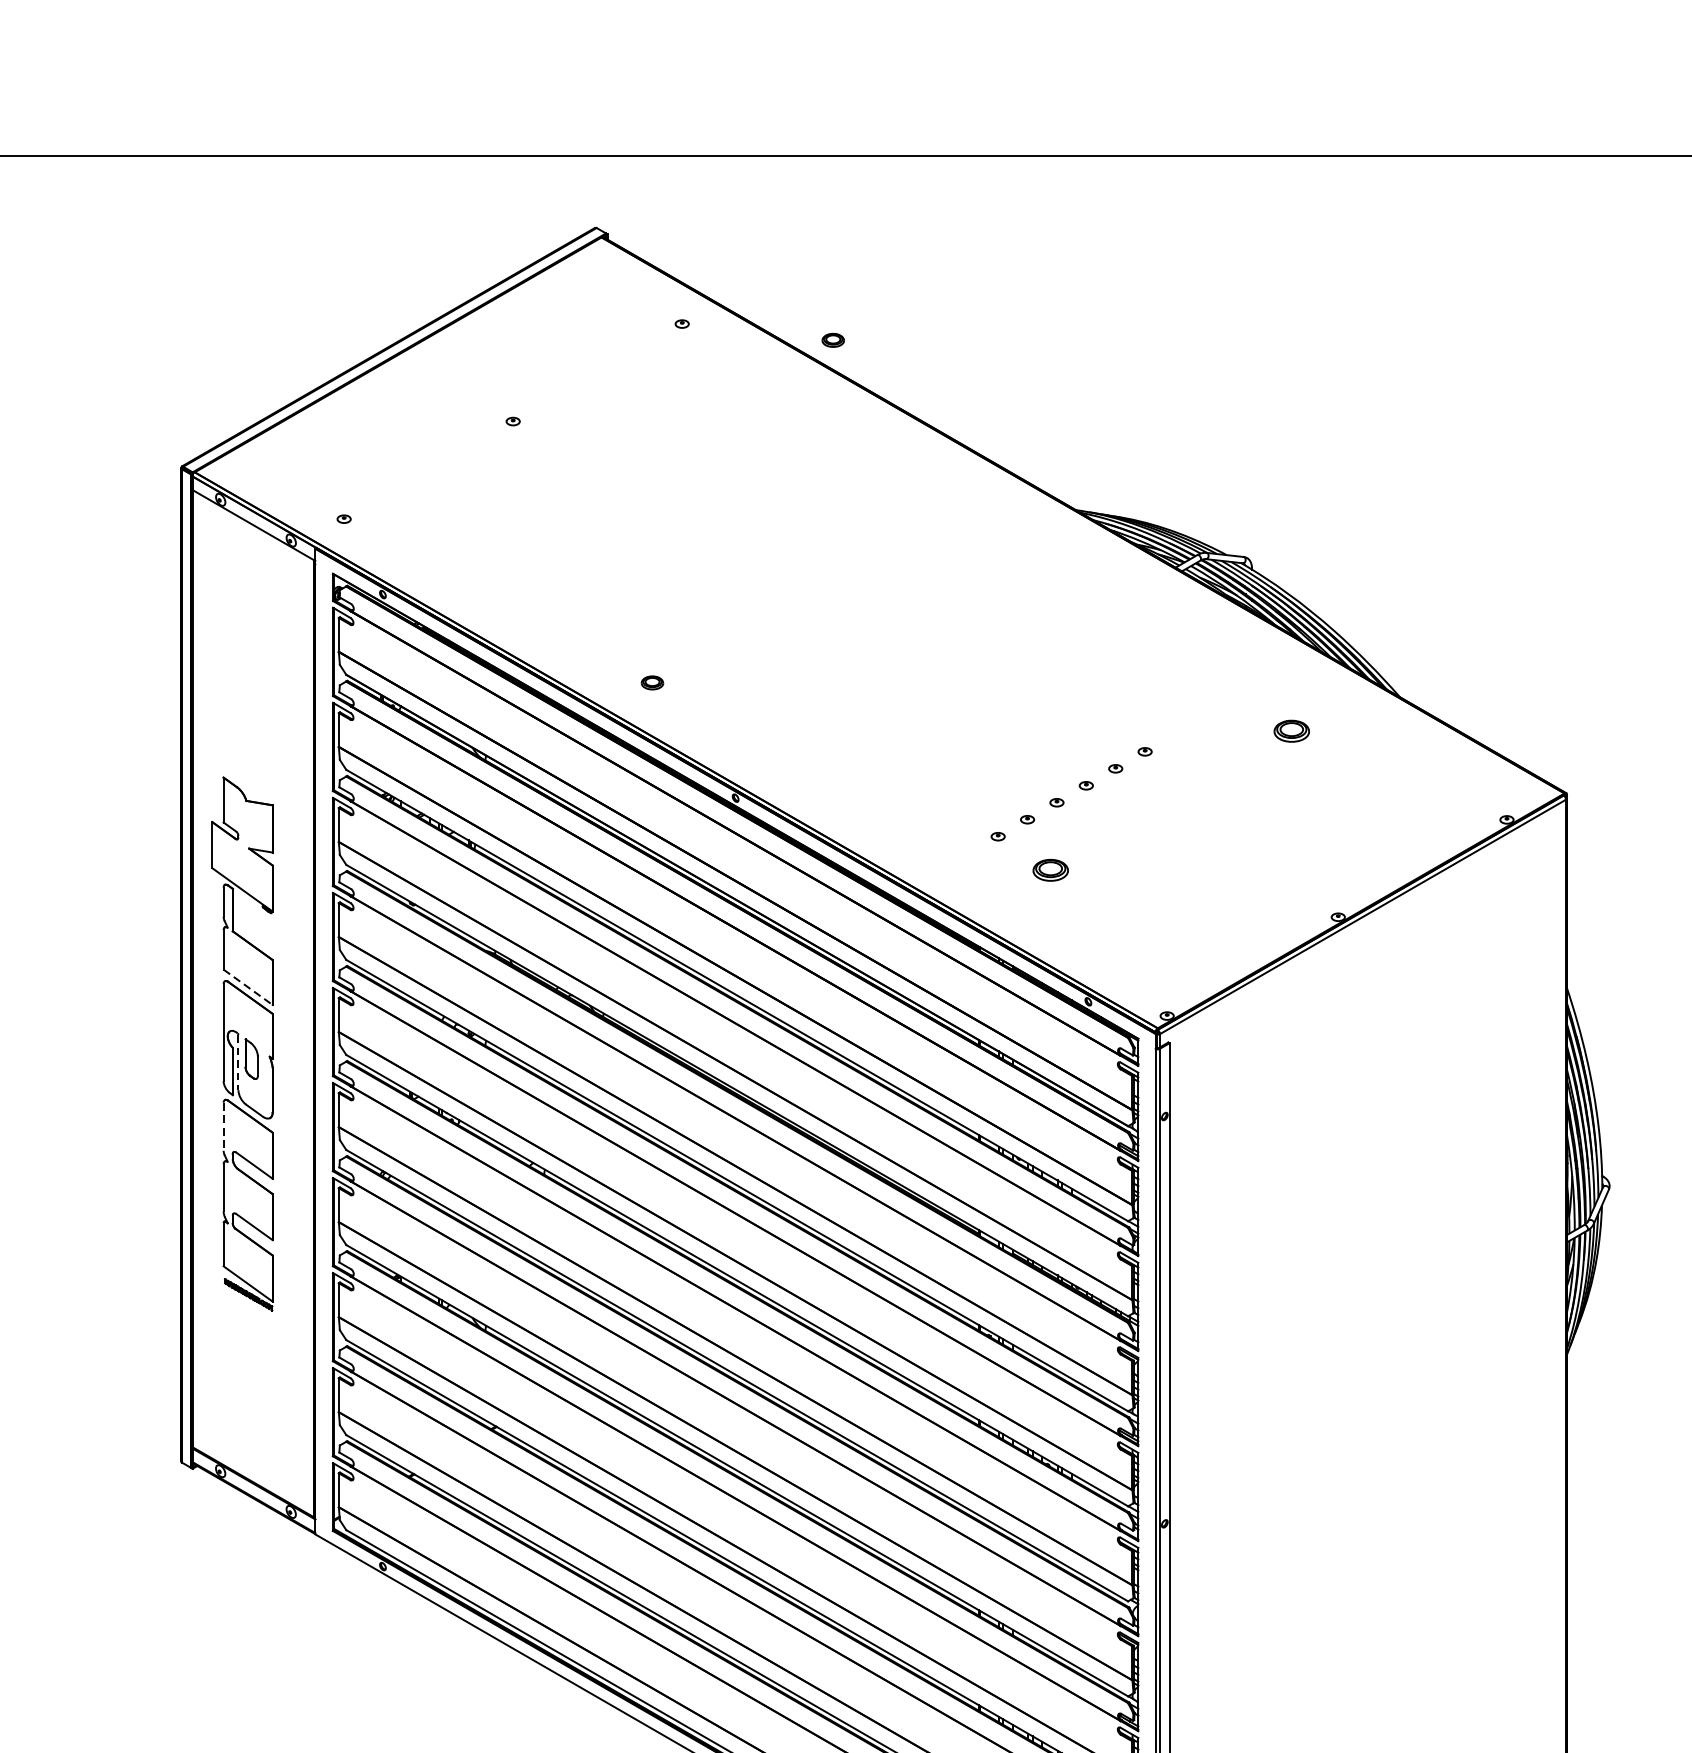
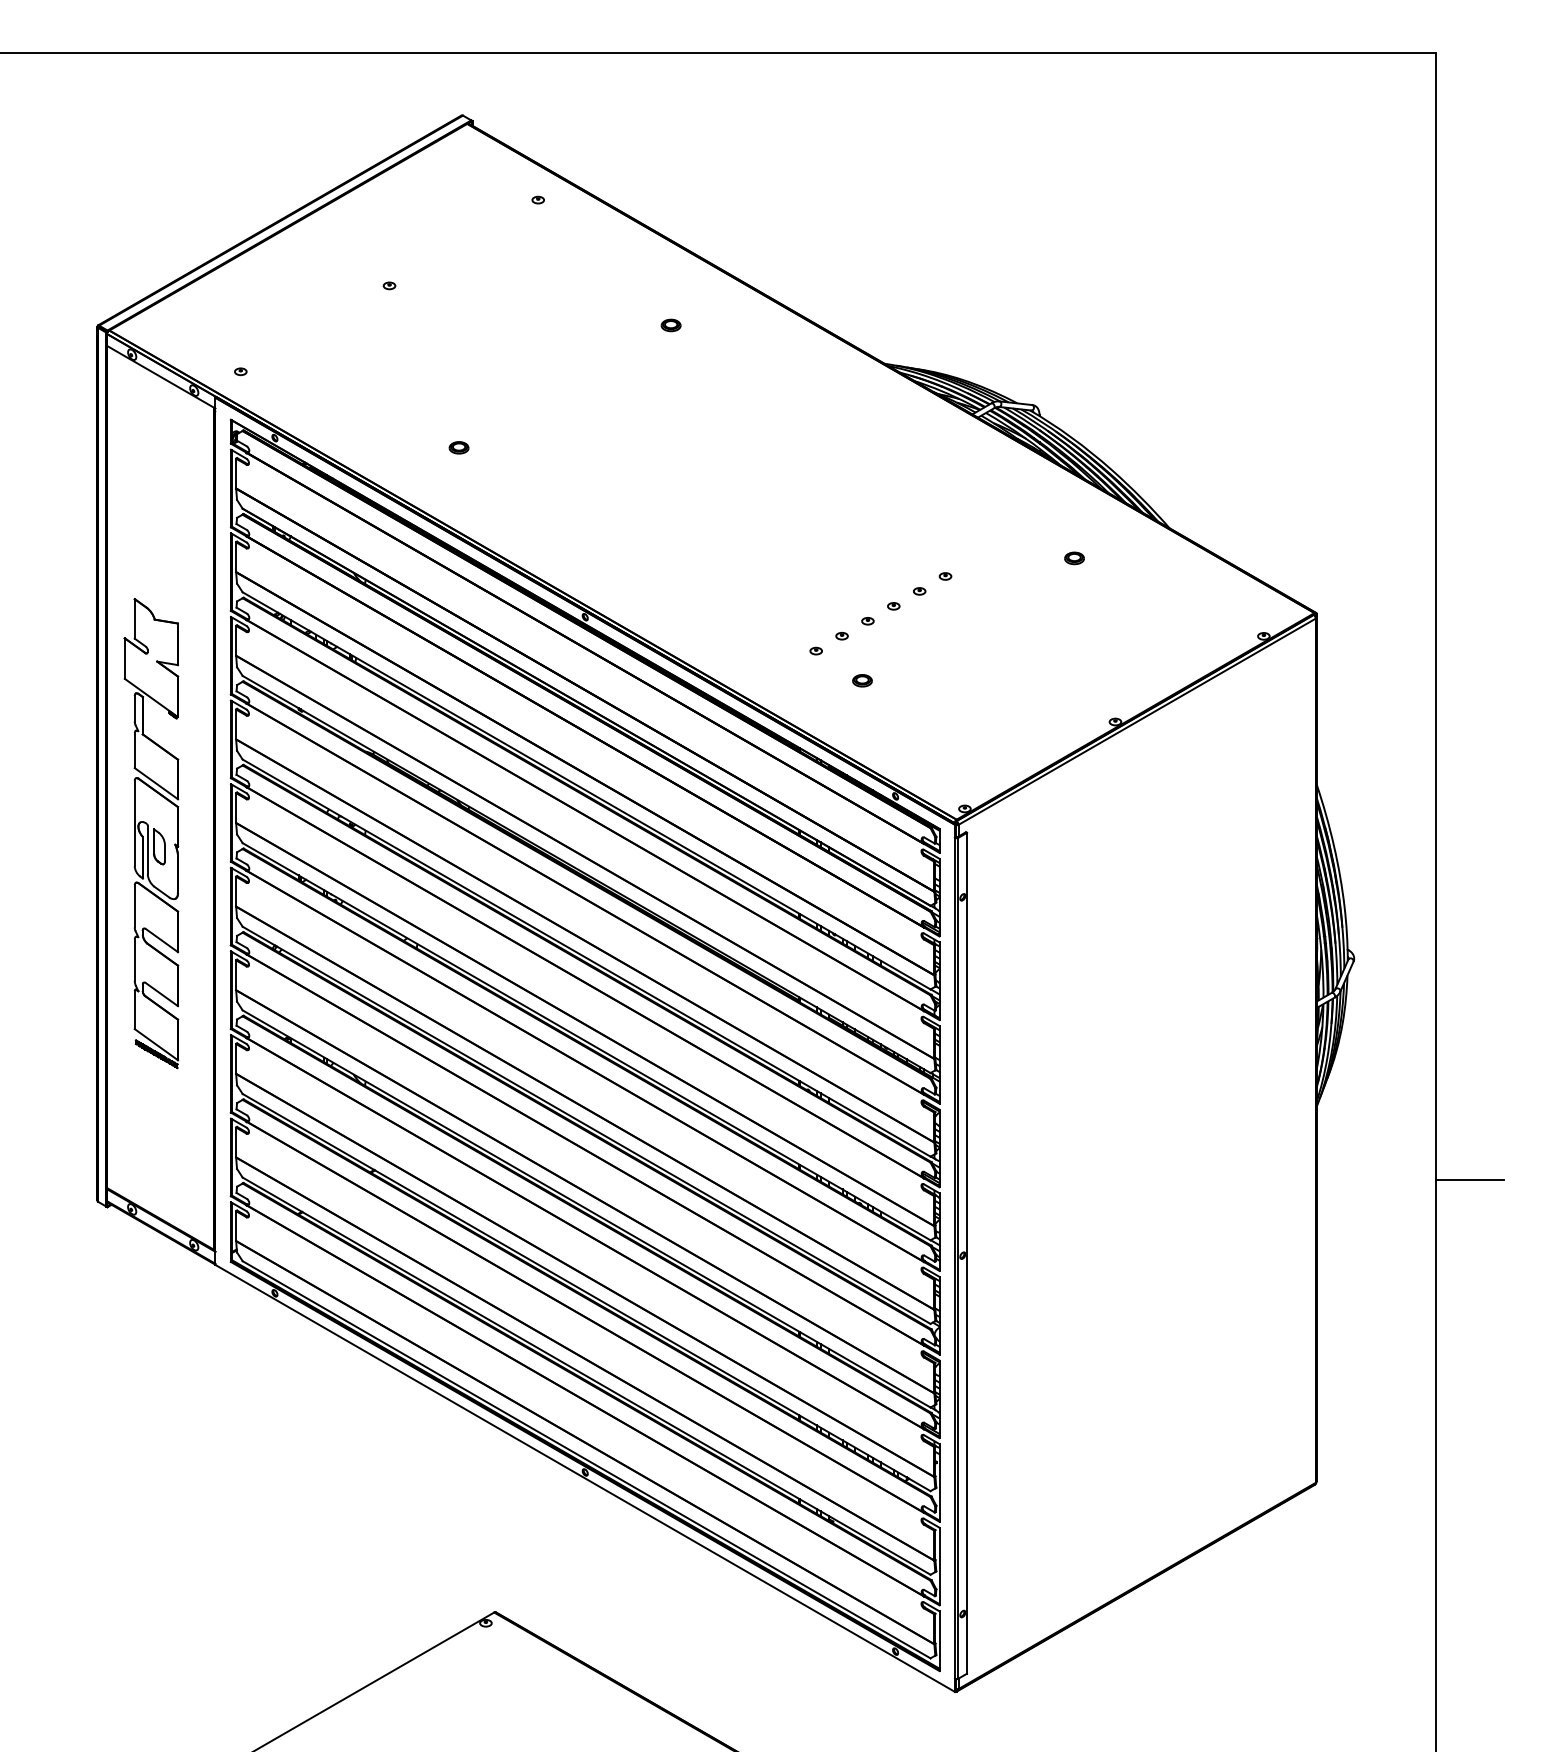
part: (832, 340) -> (670, 325), moved
part: (651, 682) -> (458, 447), moved
part: (1291, 731) -> (1074, 558), size x0.62
part: (1050, 870) -> (862, 680), size x0.62
line: (248, 987) -> (156, 783), dashed -> solid
line: (238, 1063) -> (147, 850), dashed -> solid
line: (223, 1126) -> (134, 906), dashed -> solid

